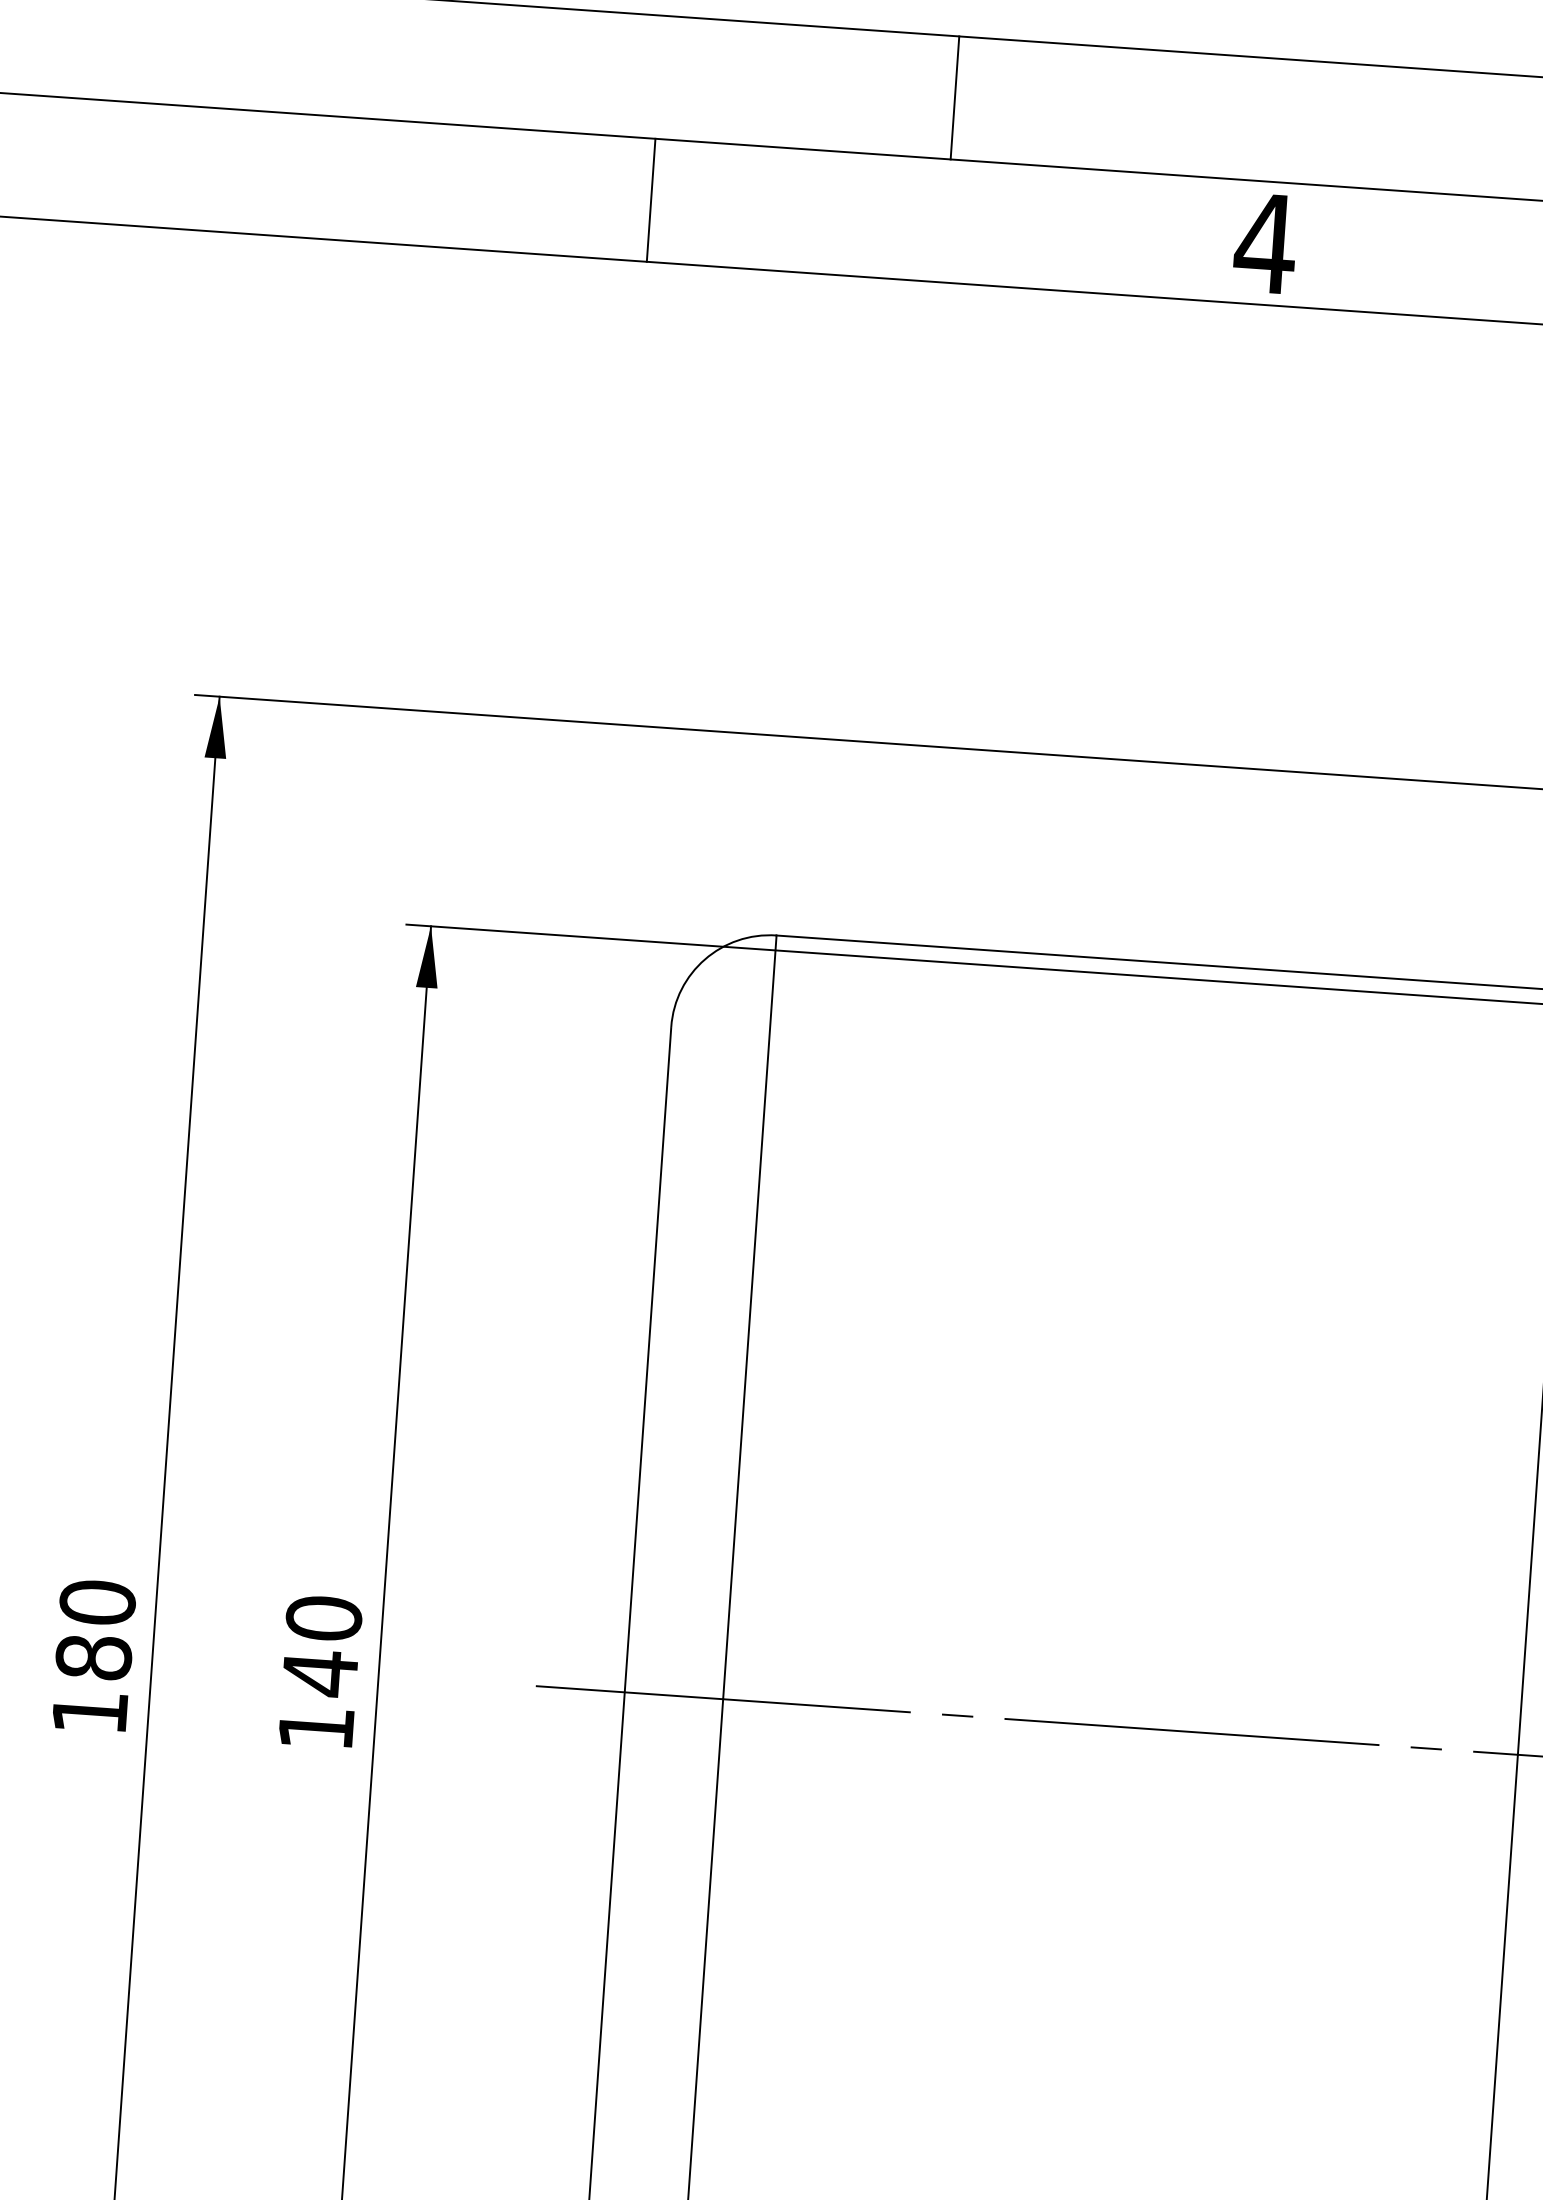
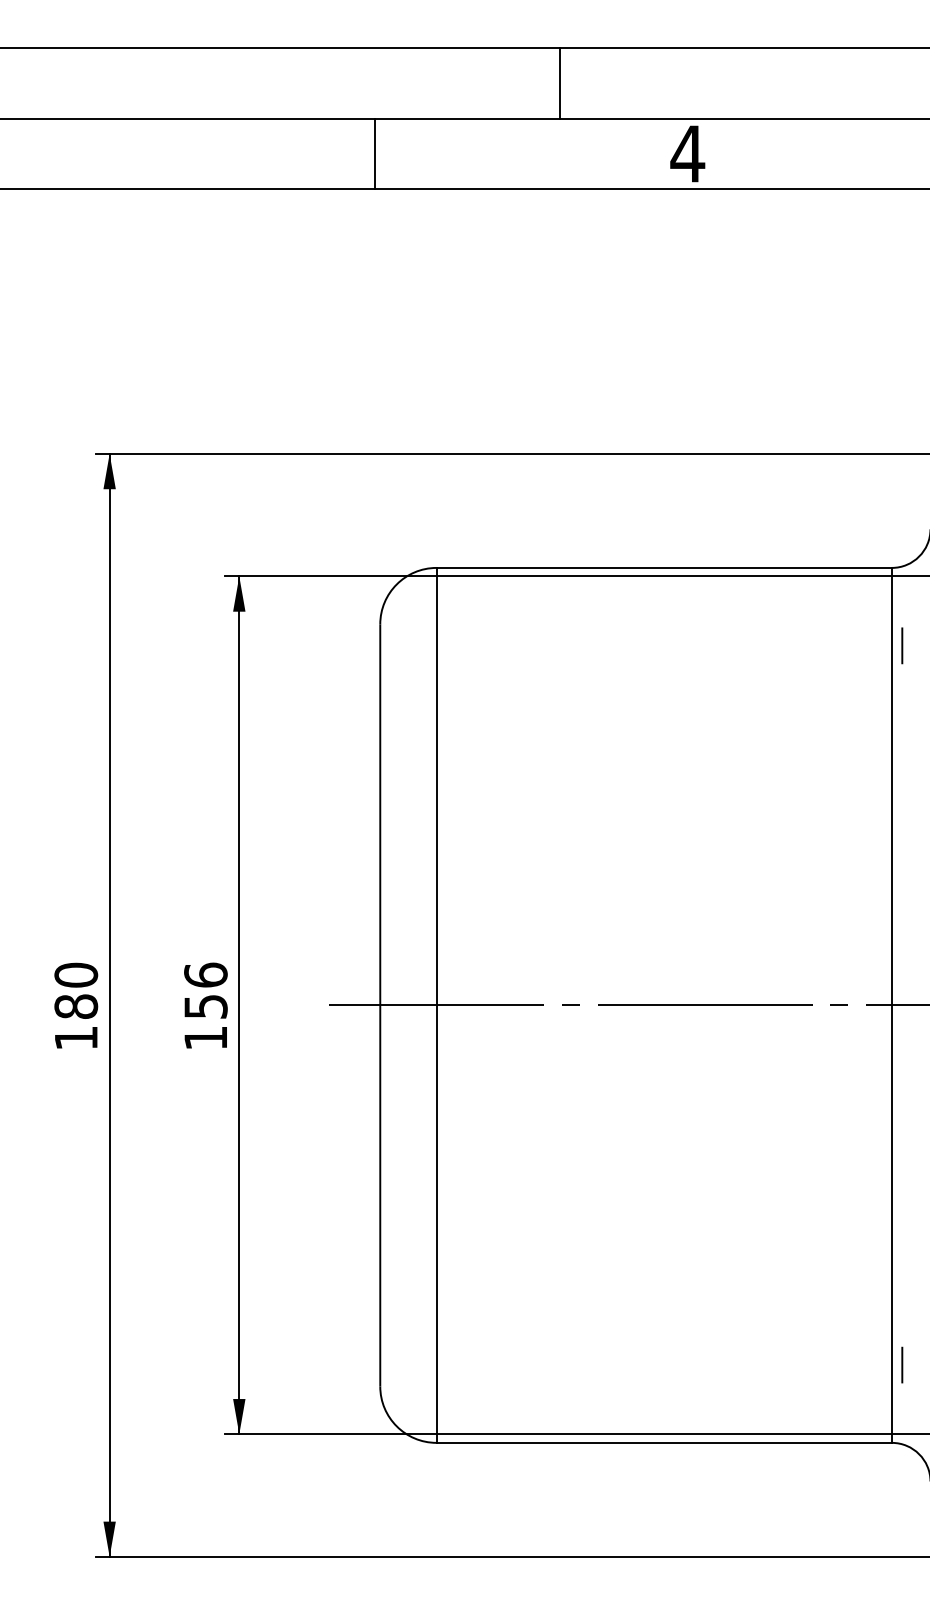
line: (954, 98) -> (559, 83), moved
line: (650, 199) -> (374, 153), moved
text: (321, 1644) -> (205, 990), 140 -> 156

